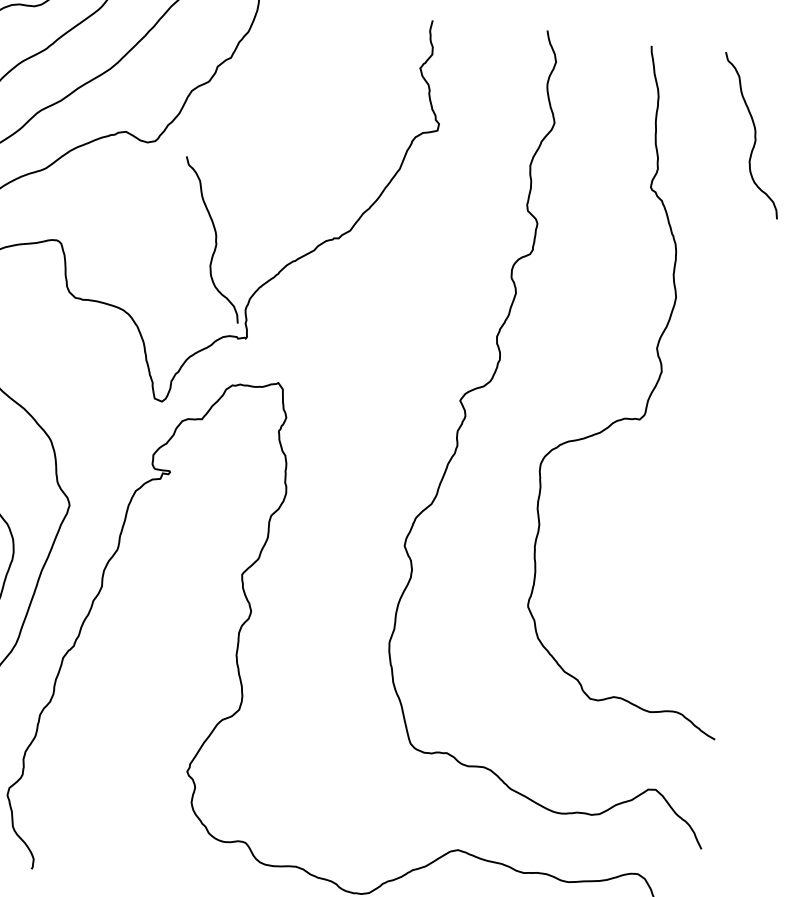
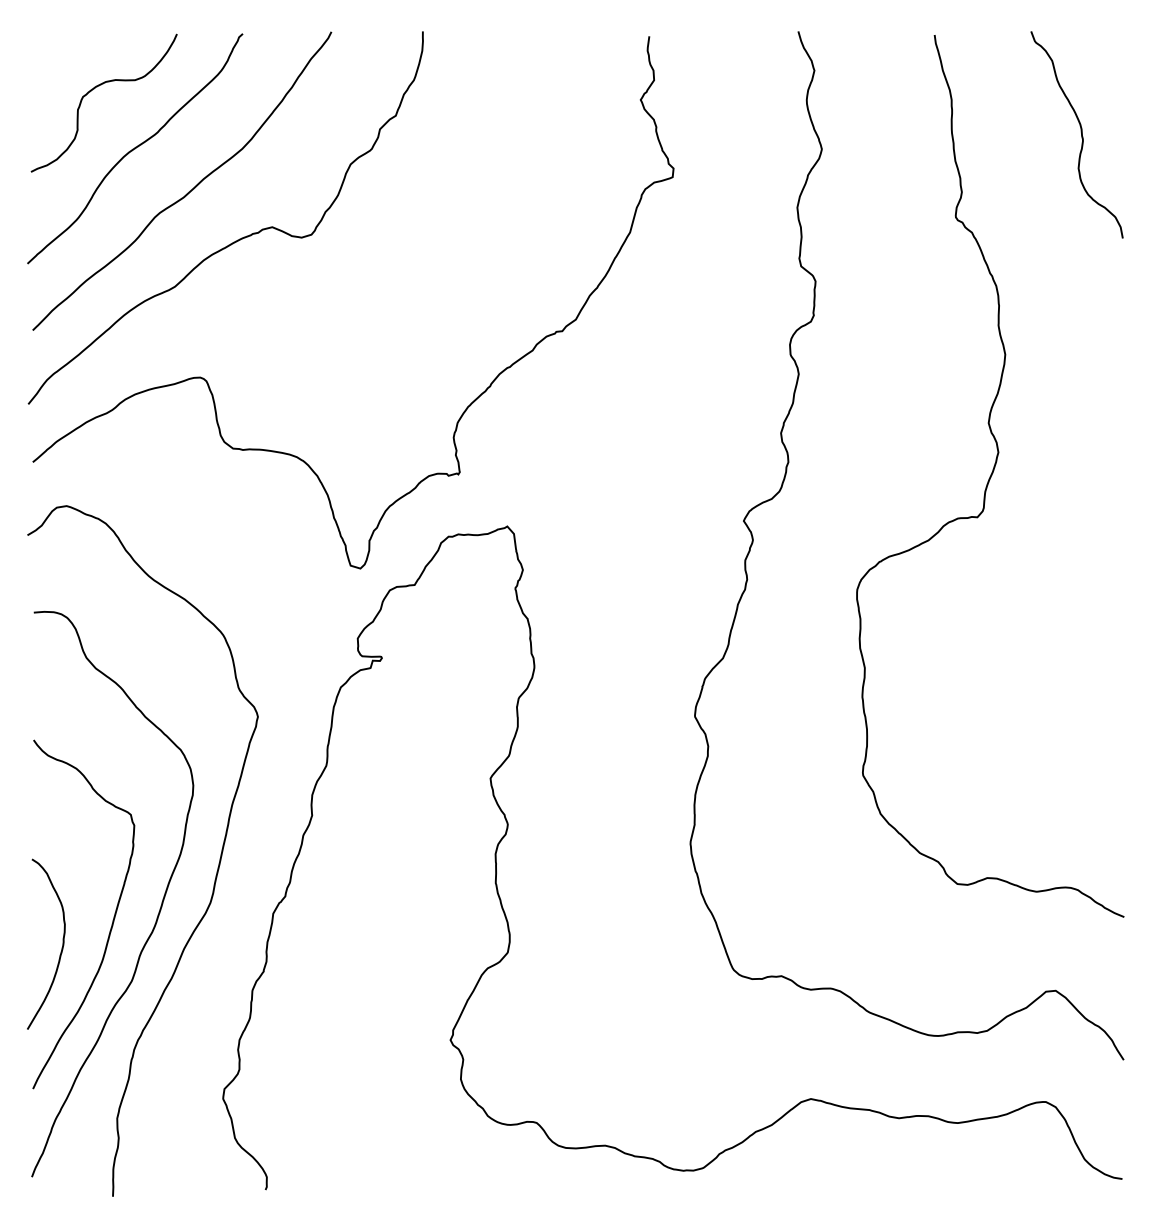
curve: (215, 238) -> (403, 350), removed

